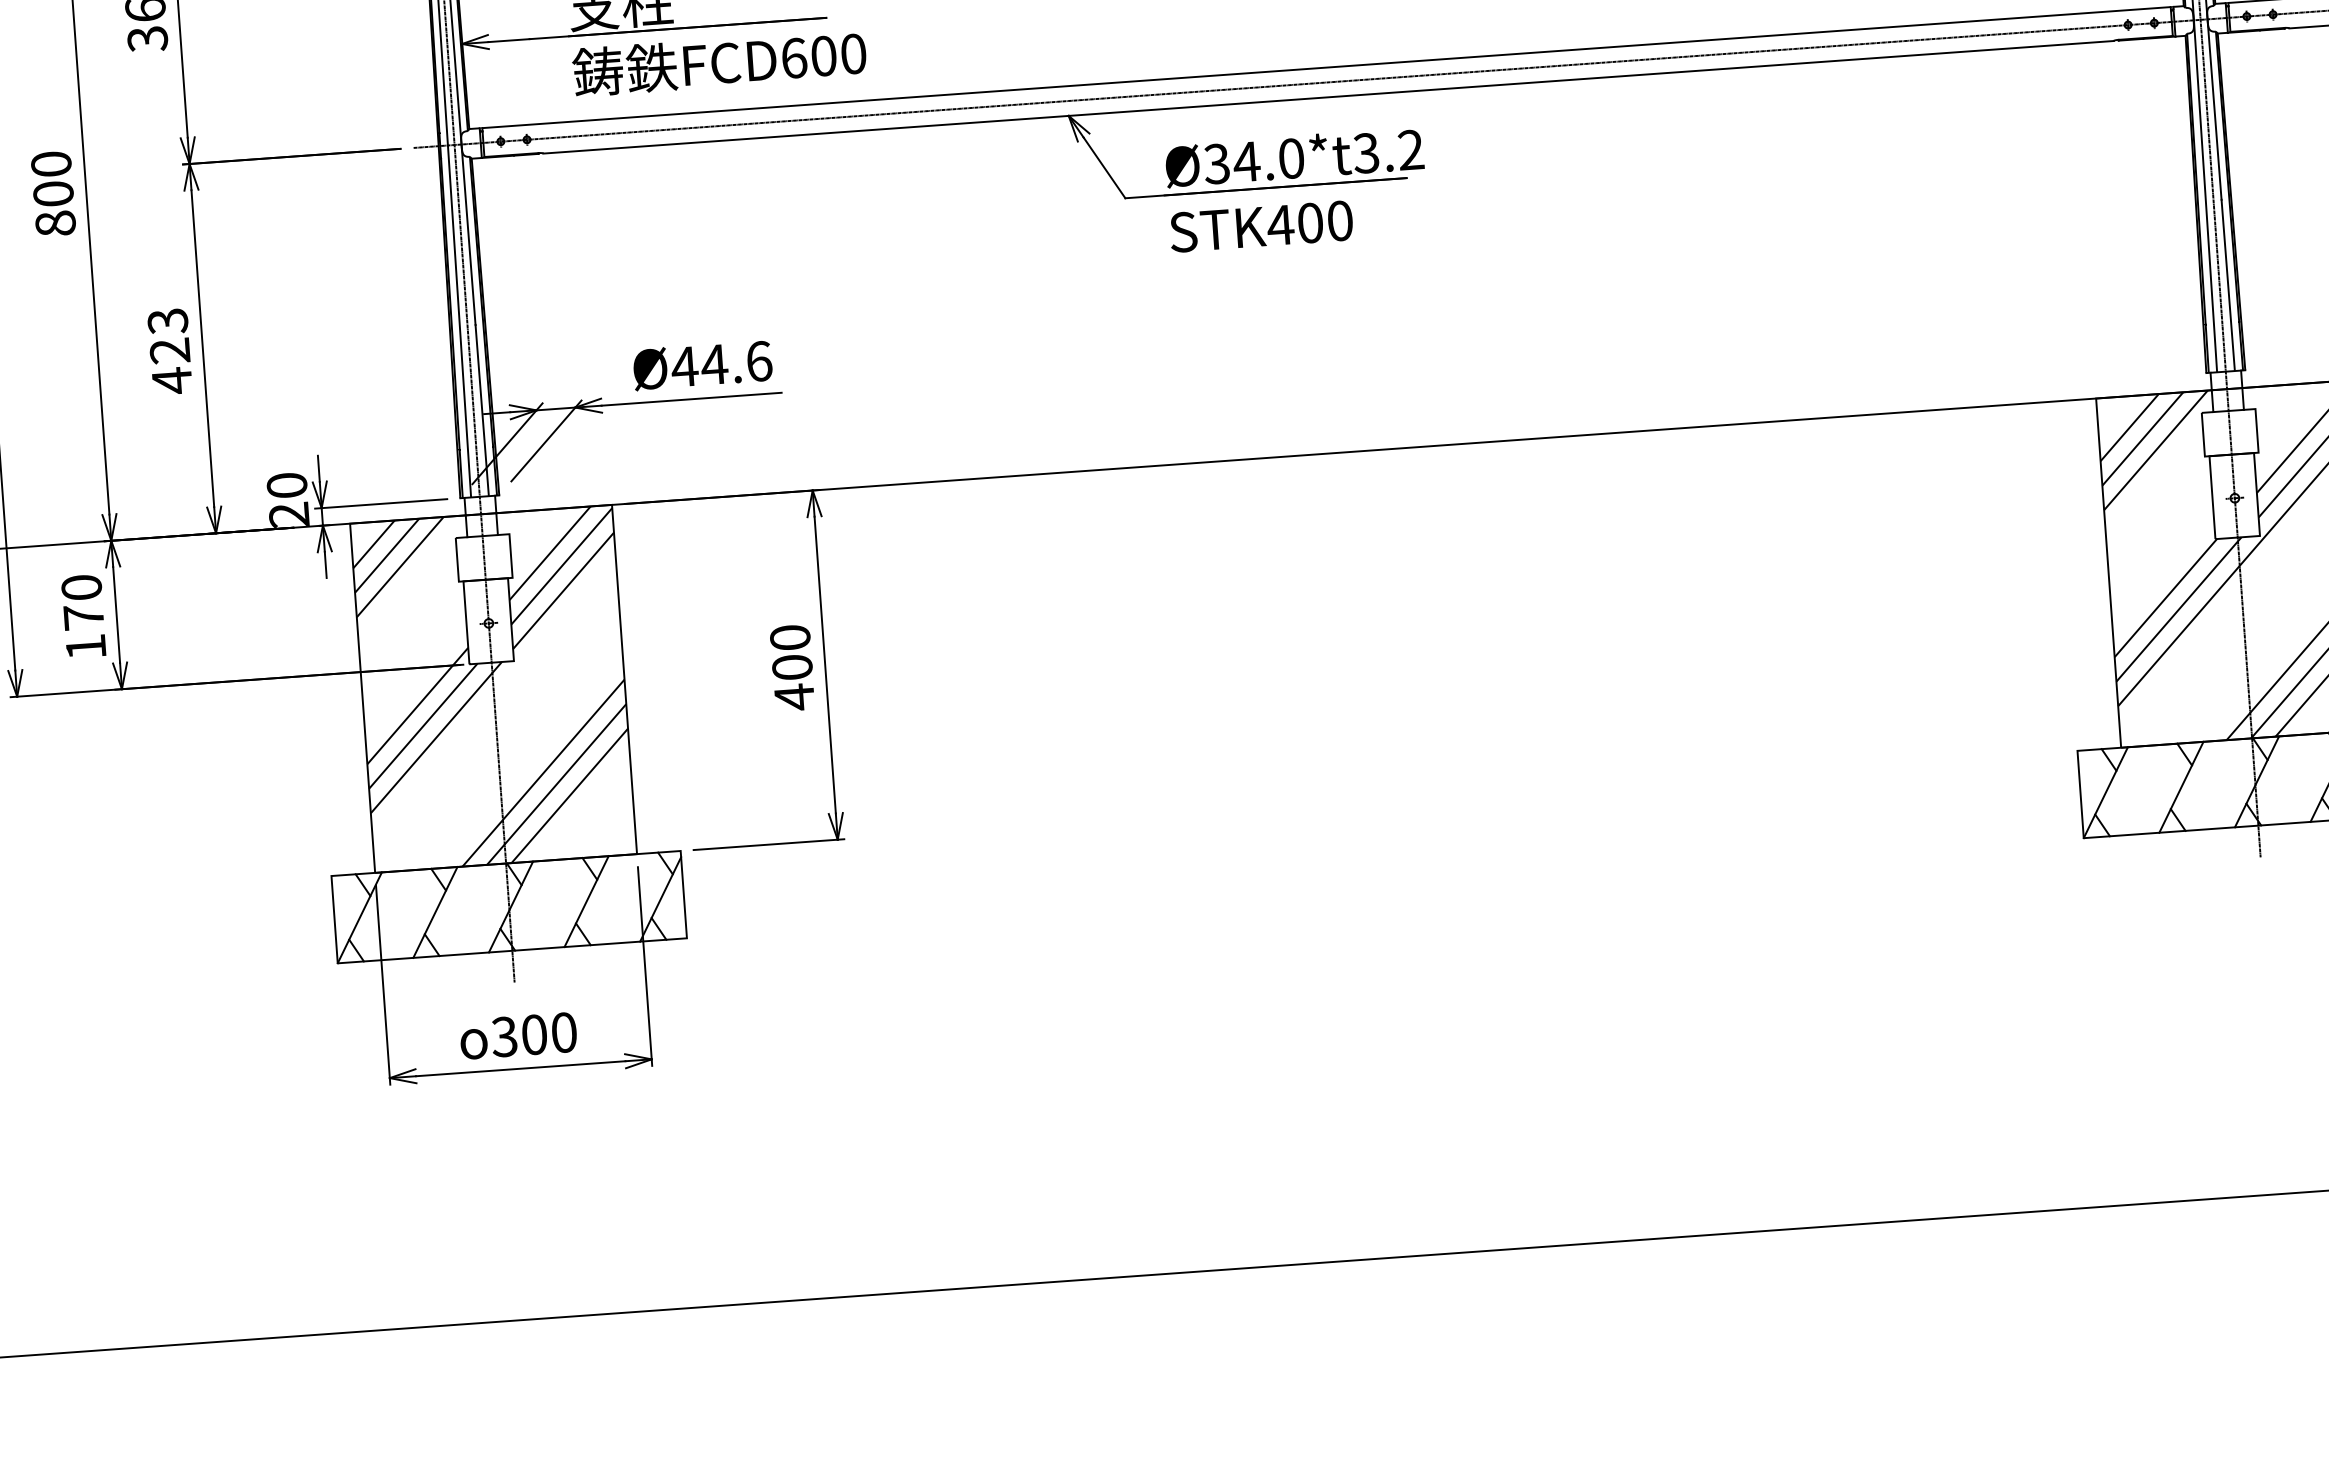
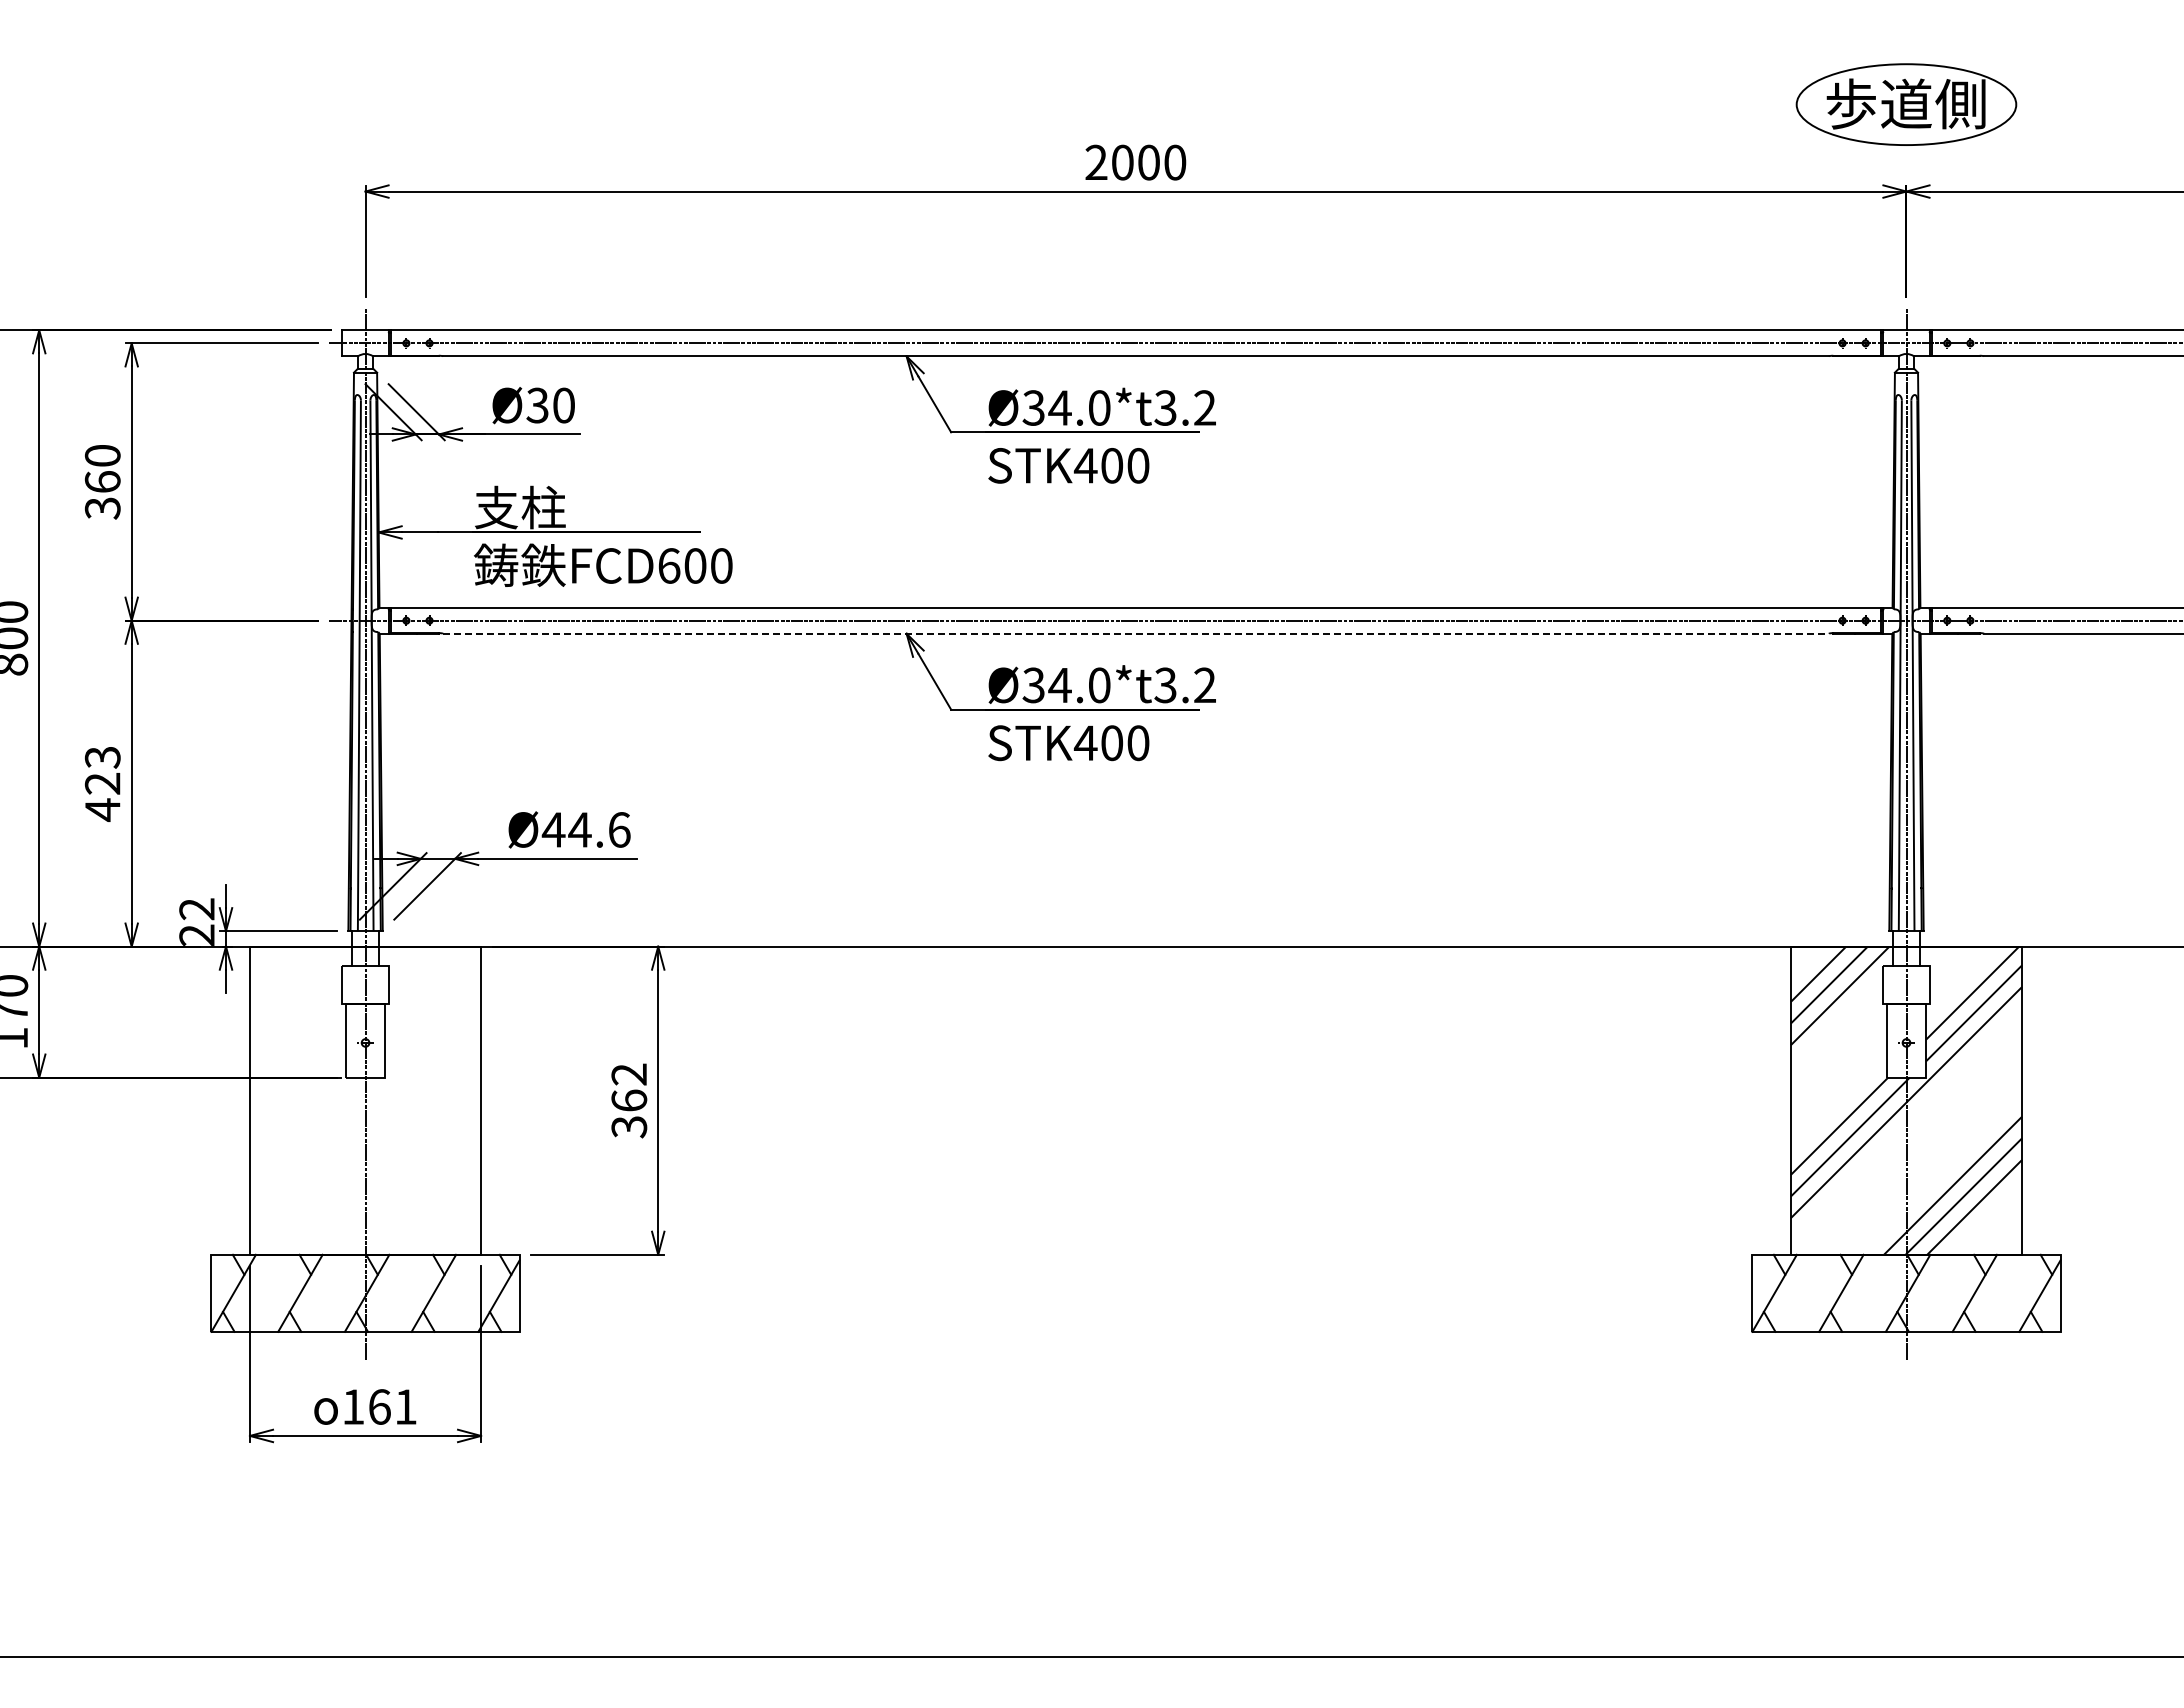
line: (1329, 96) -> (1136, 633), solid -> dashed
text: (286, 485) -> (196, 909), 20 -> 22
text: (792, 668) -> (629, 1101), 400 -> 362
hatch: (493, 688) -> (365, 1100), removed
text: (534, 1034) -> (379, 1406), 300 -> 161

